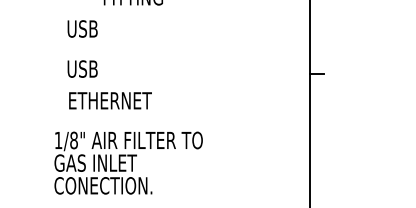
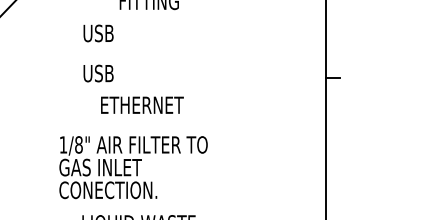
text: (110, 100) -> (142, 104), moved
text: (128, 163) -> (133, 167), moved

